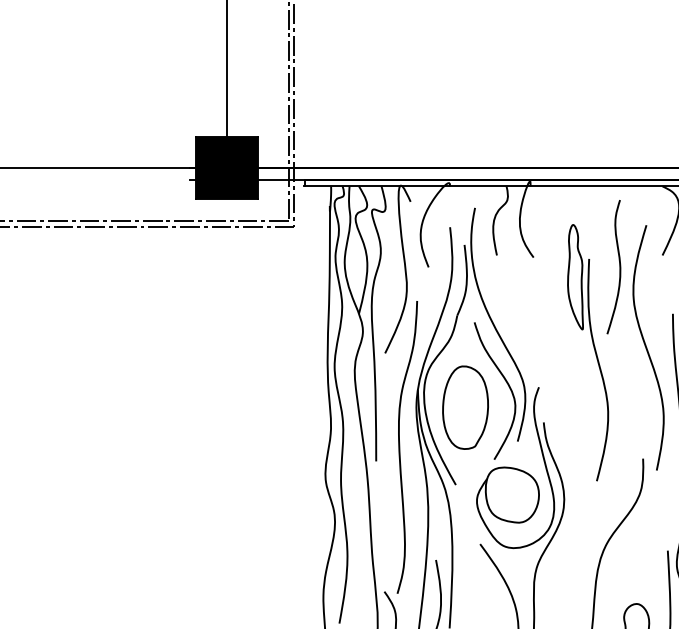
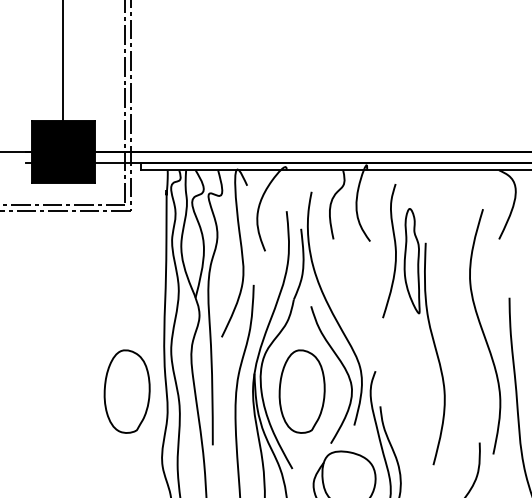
curve: (619, 267) -> (395, 251), moved
part: (290, 407) -> (127, 391), added

